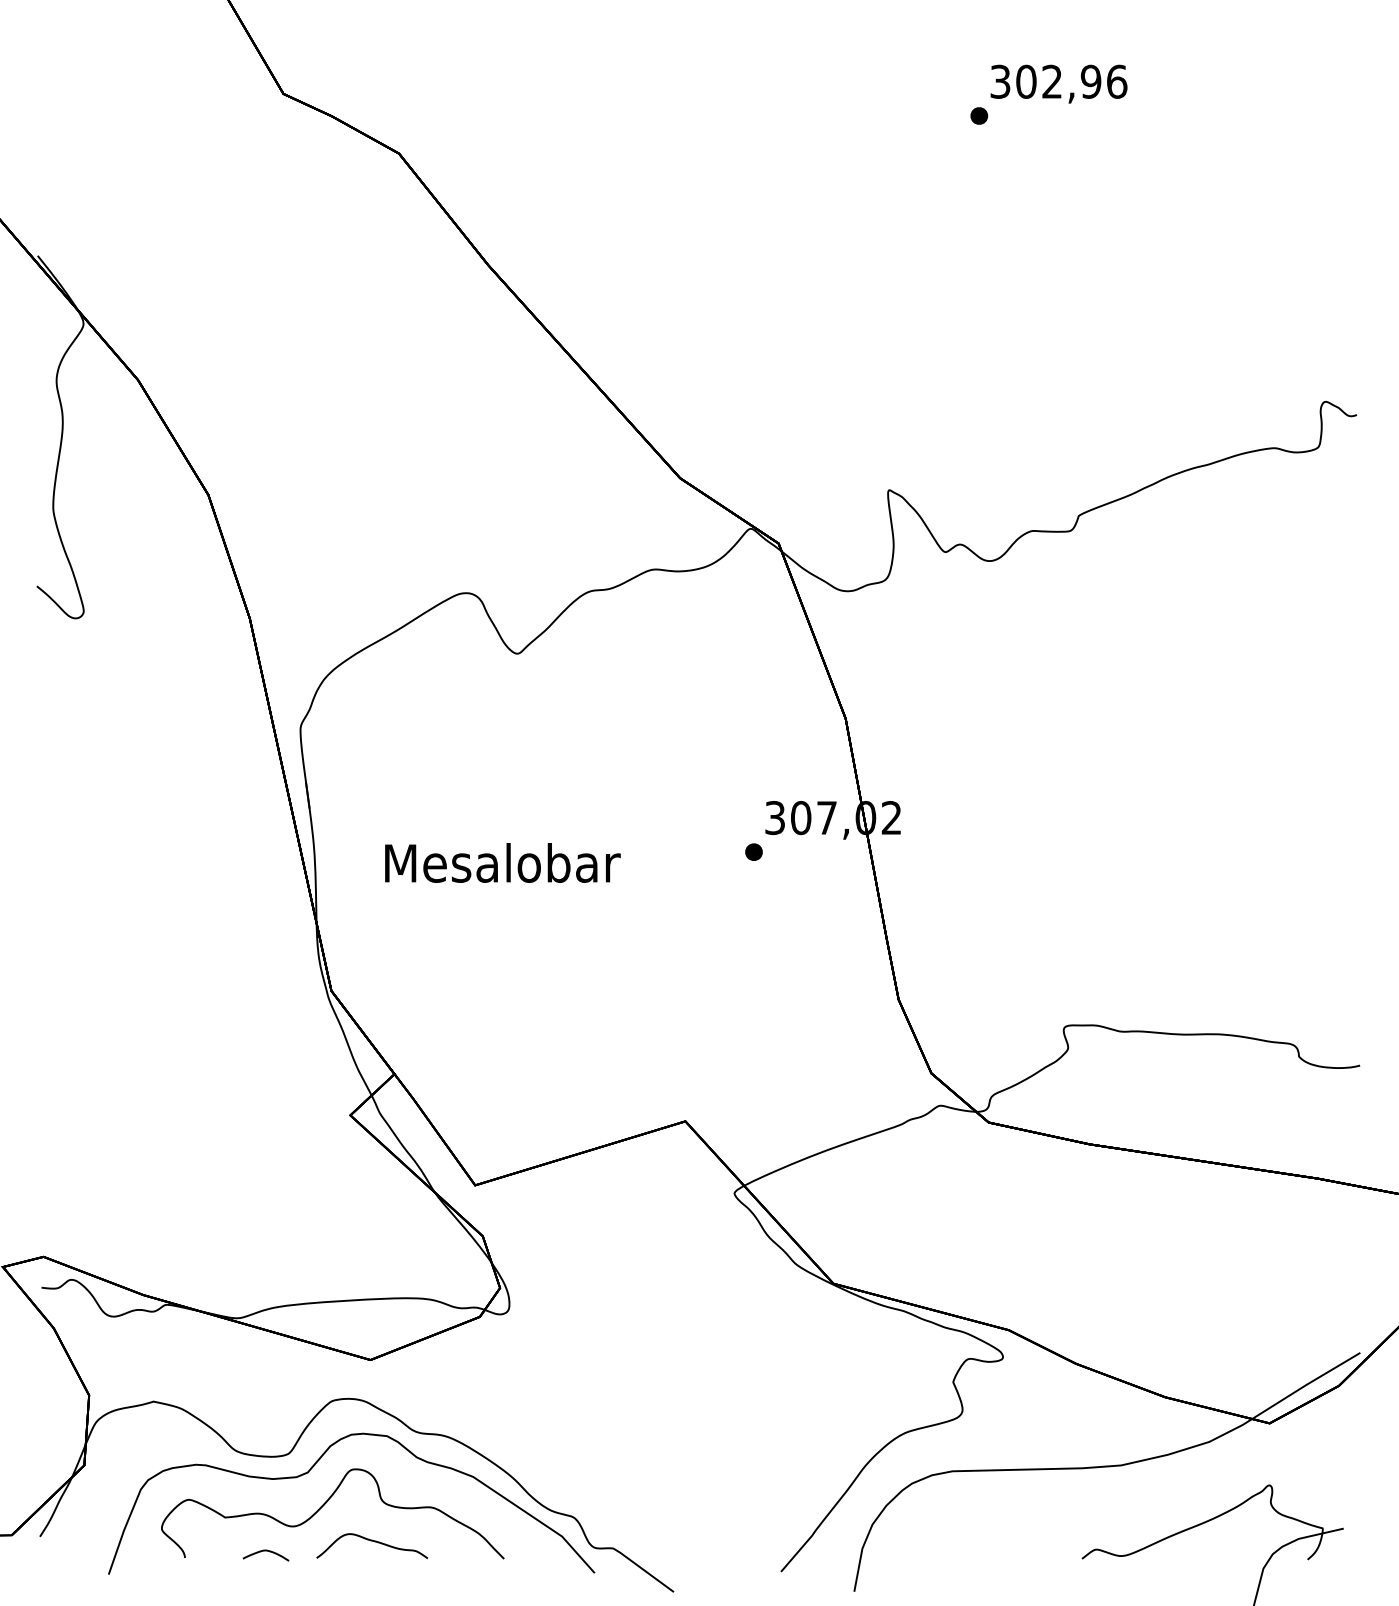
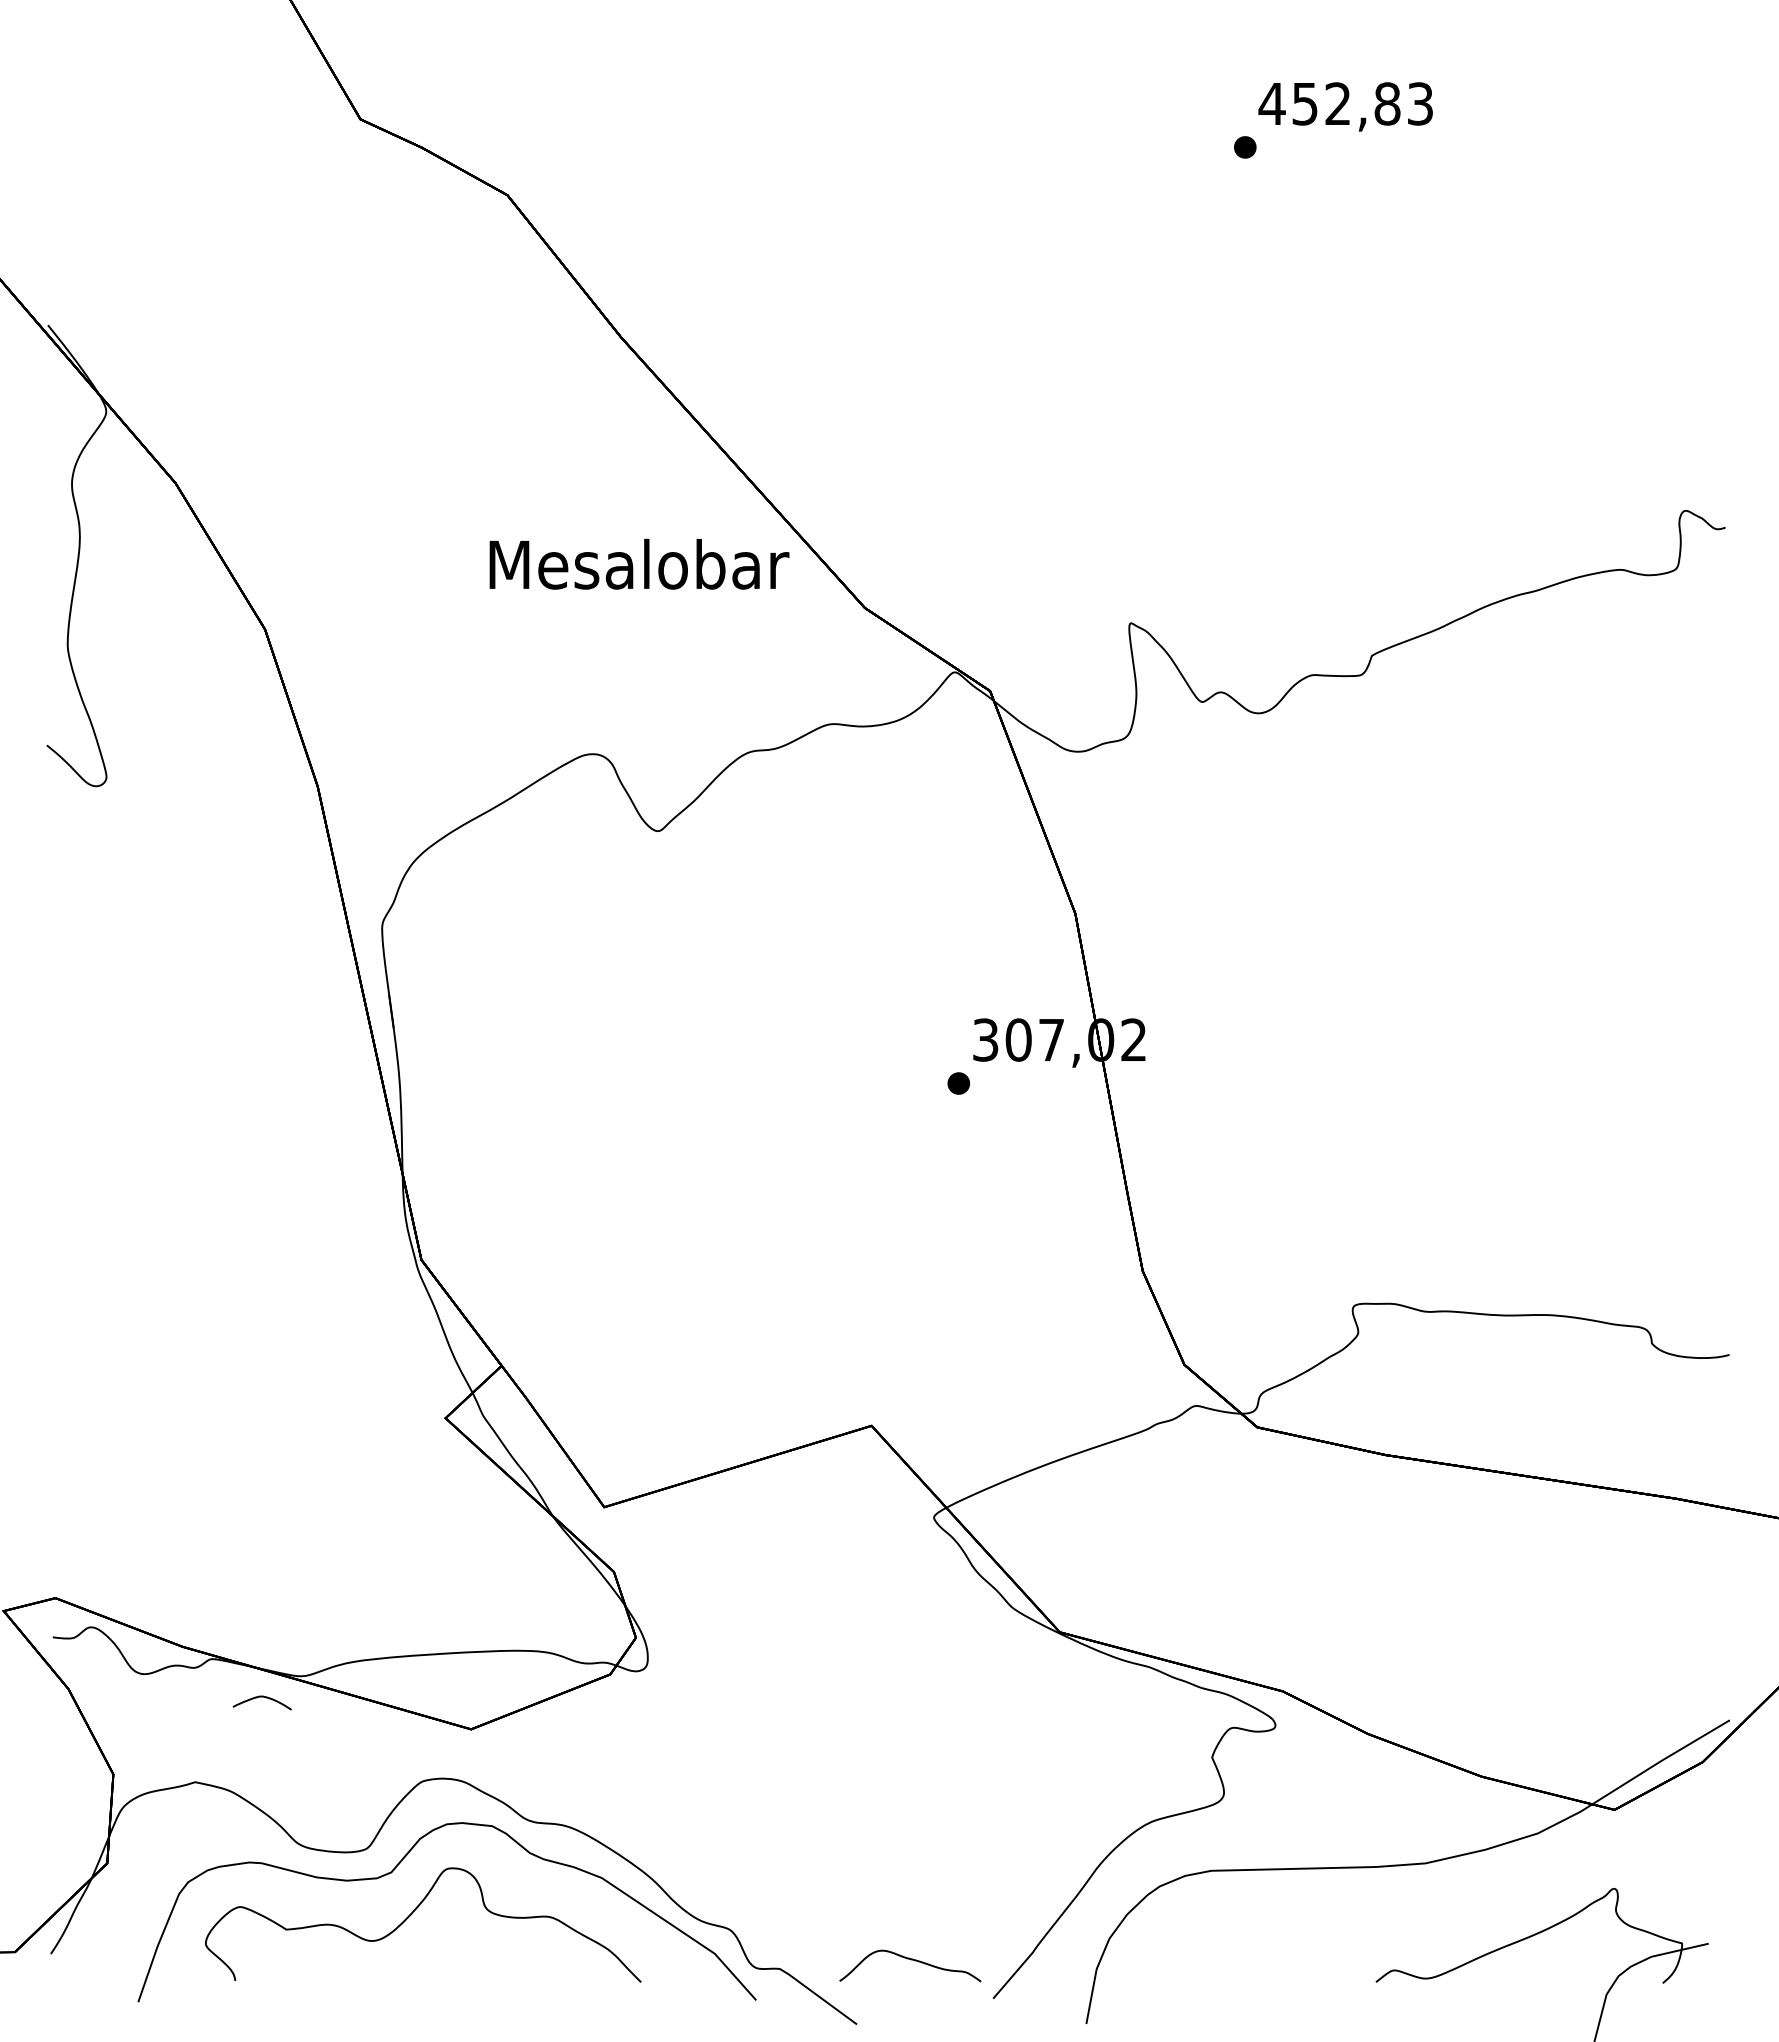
text: (1058, 81) -> (1345, 103), 302,96 -> 452,83
text: (502, 862) -> (639, 563), moved
curve: (373, 1541) -> (911, 1960), moved
curve: (265, 1551) -> (261, 1697), moved

